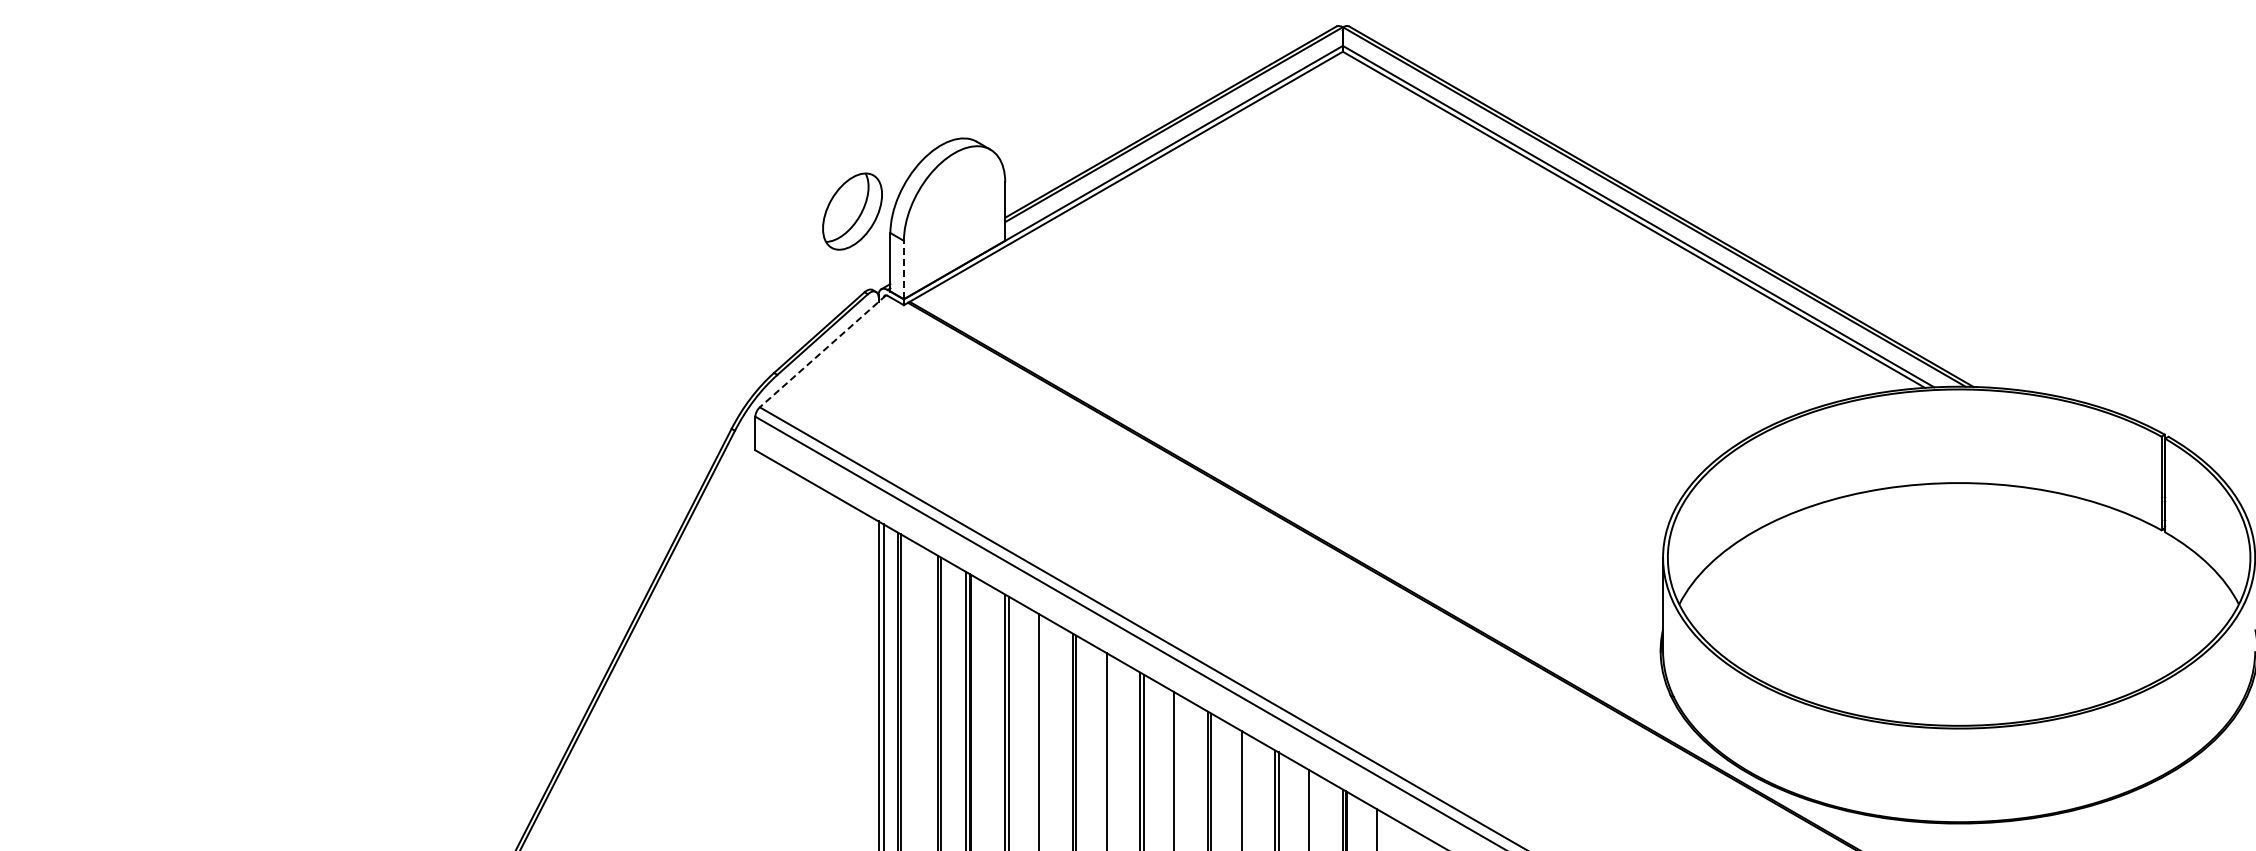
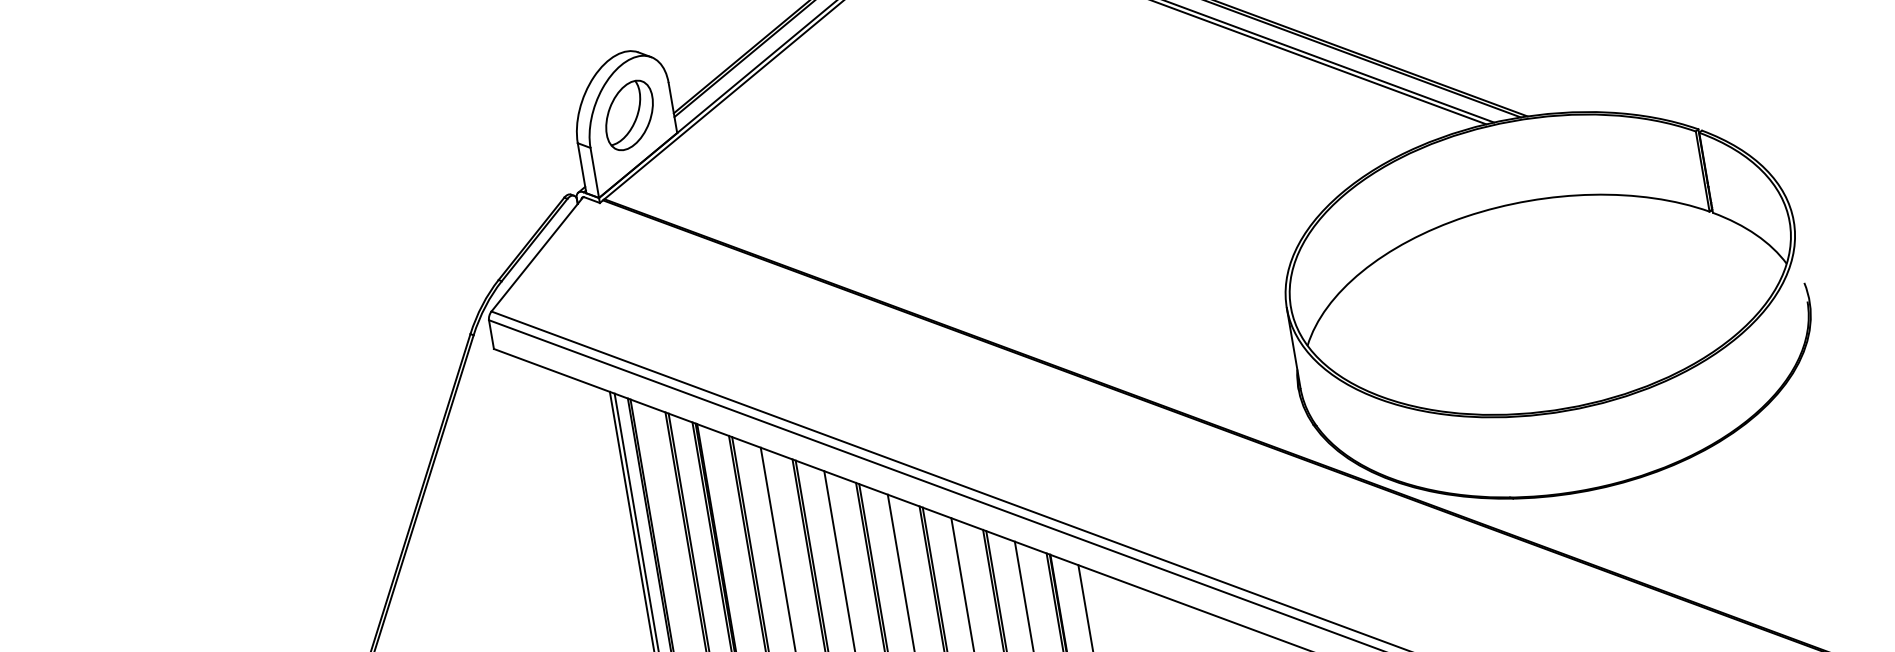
part: (852, 211) -> (629, 115), moved
line: (903, 269) -> (594, 172), dashed -> solid
line: (822, 351) -> (536, 254), dashed -> solid

